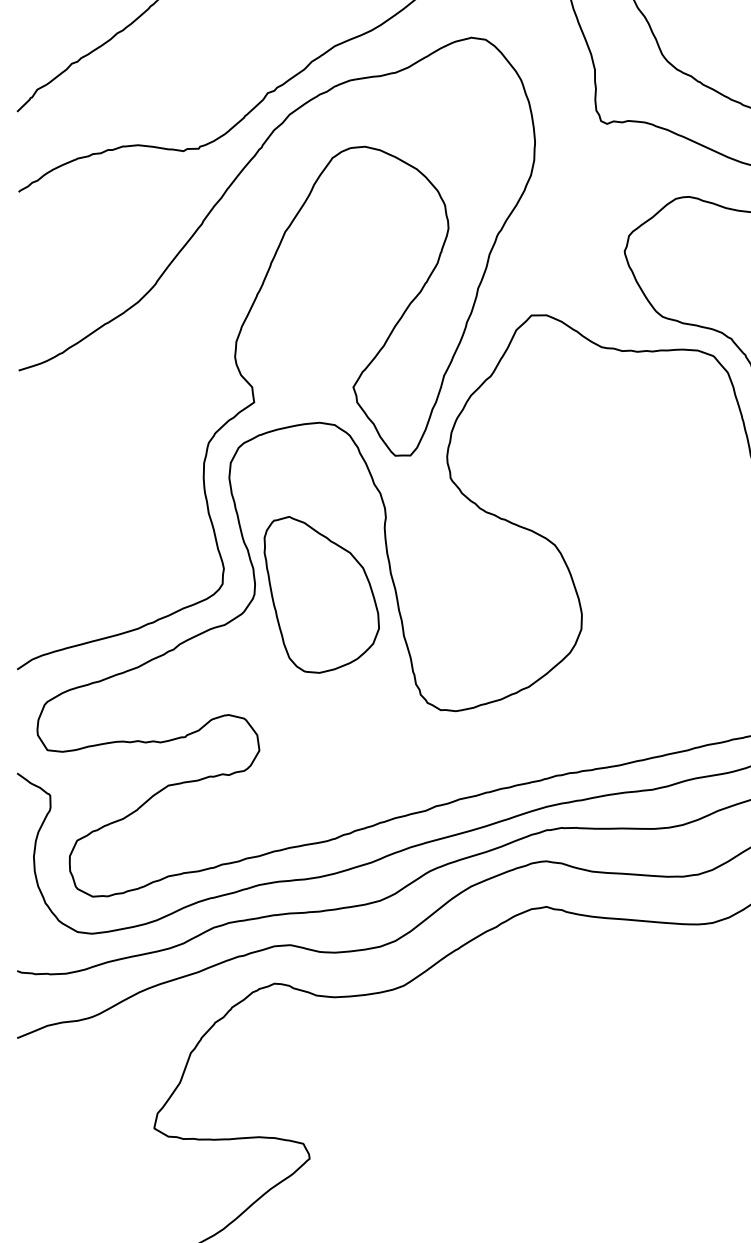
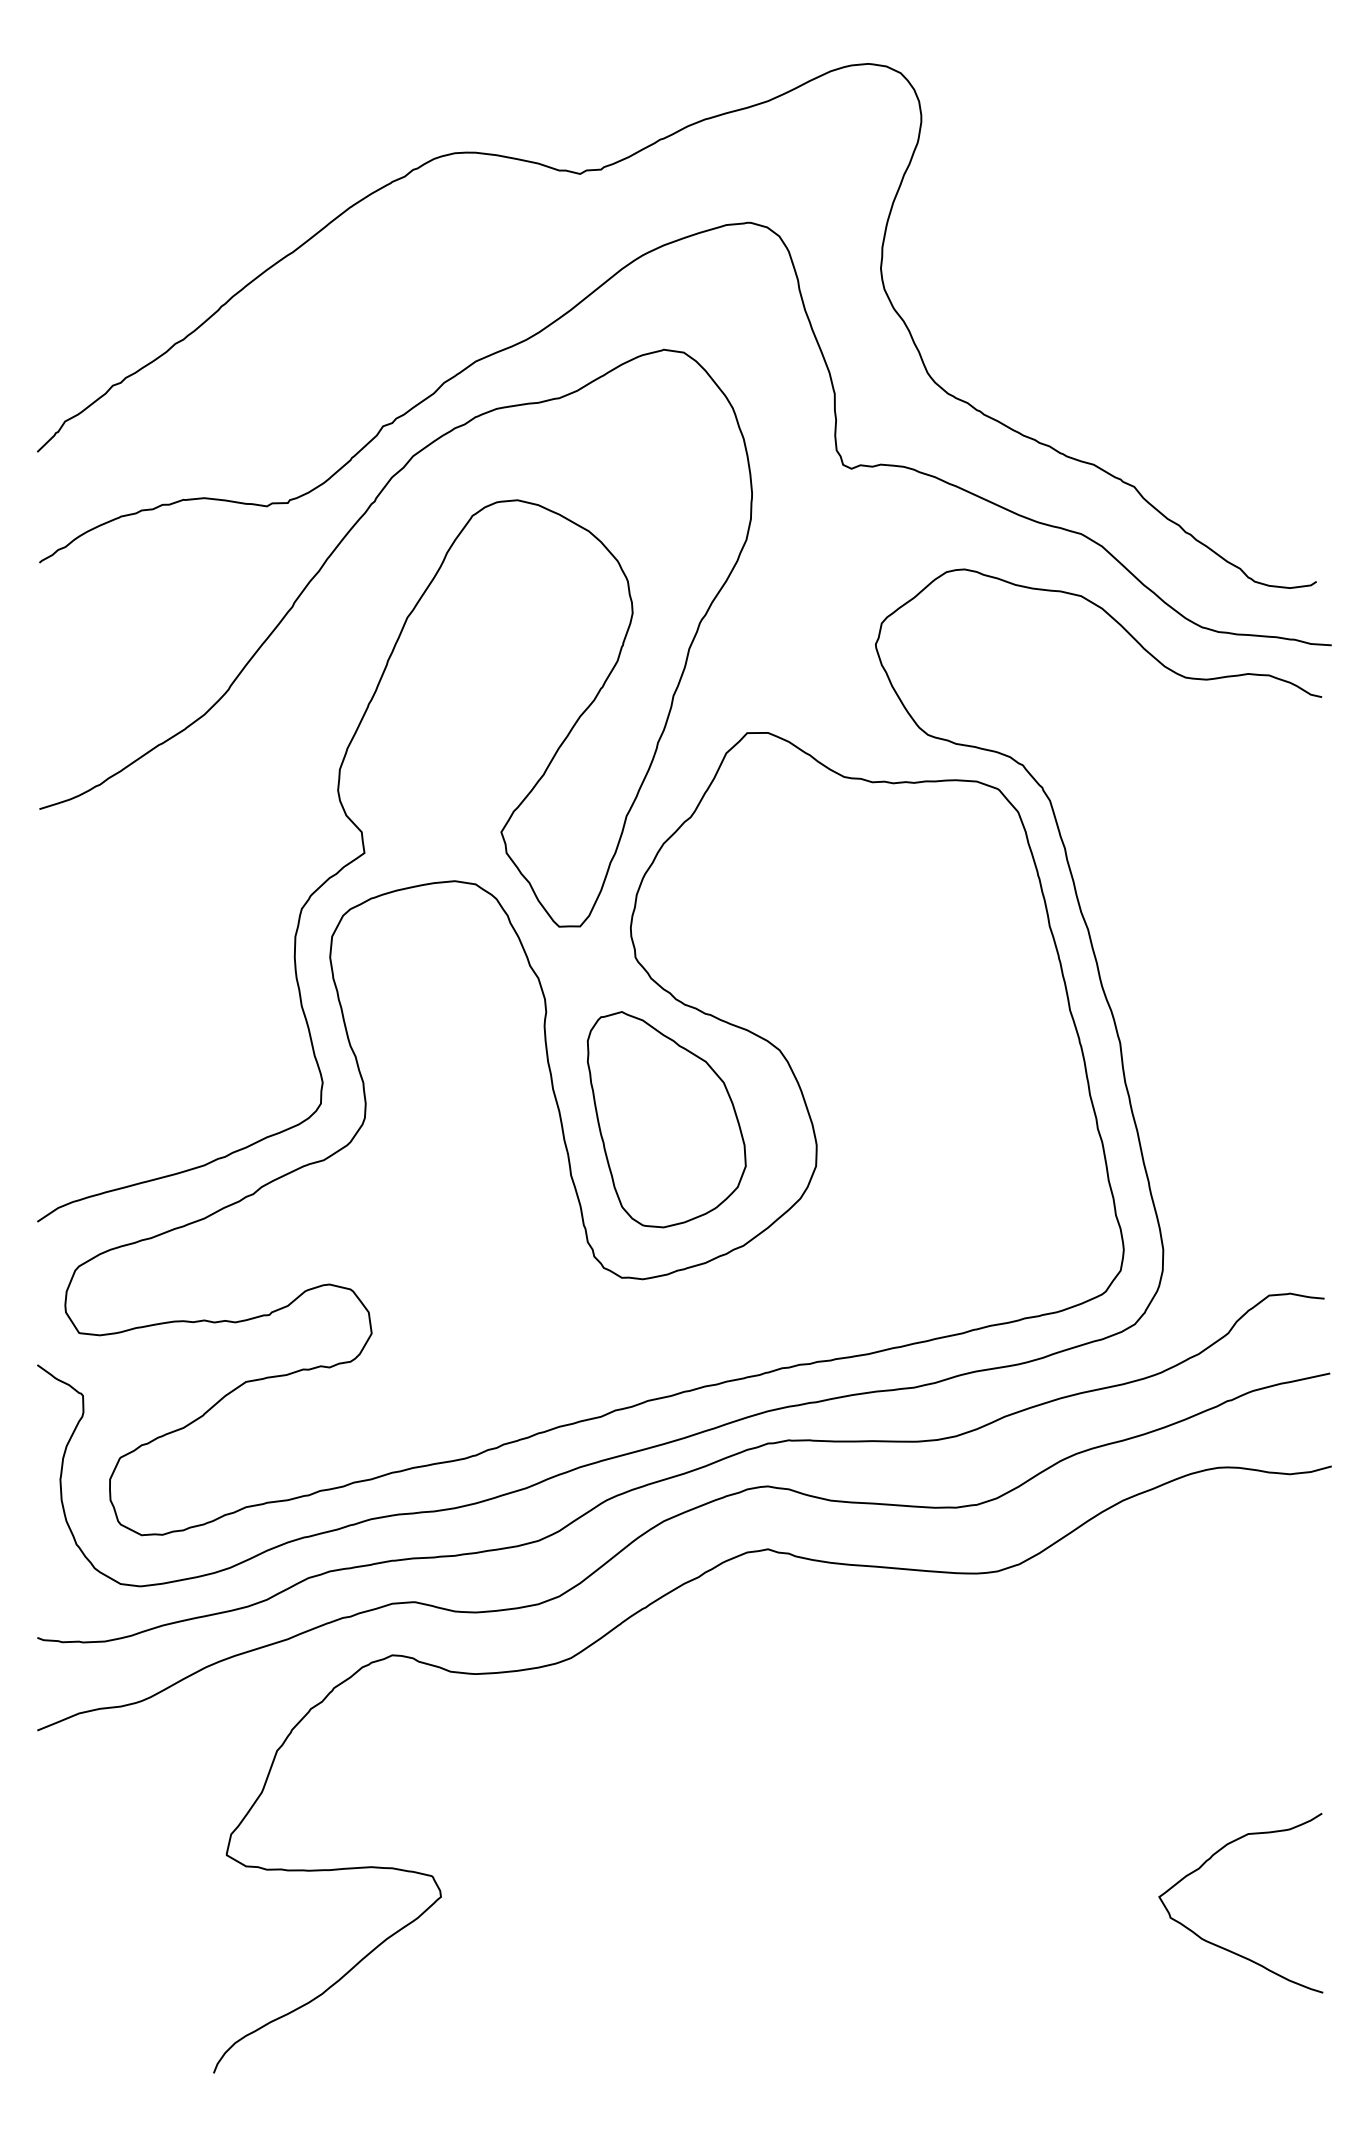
part: (321, 594) -> (666, 1119), moved

